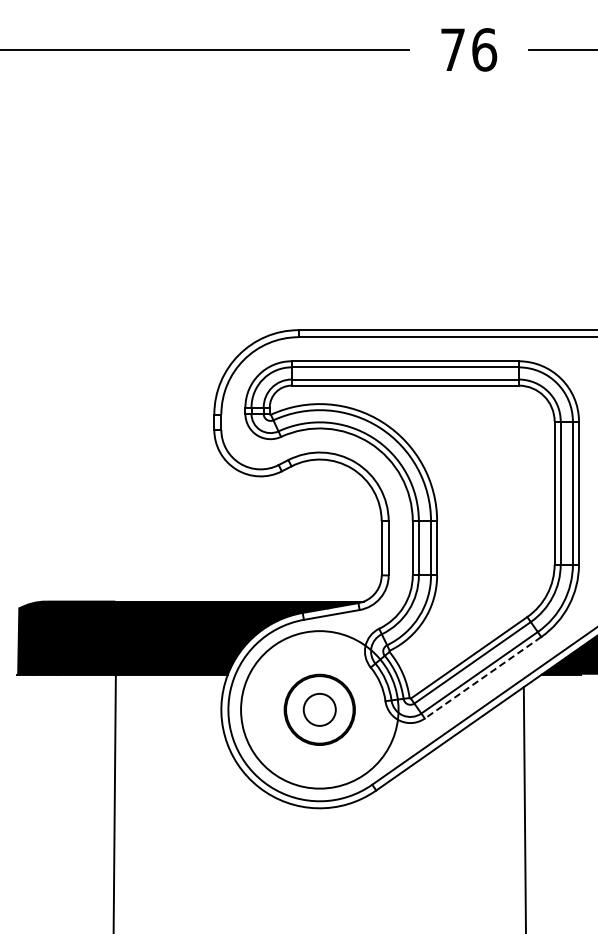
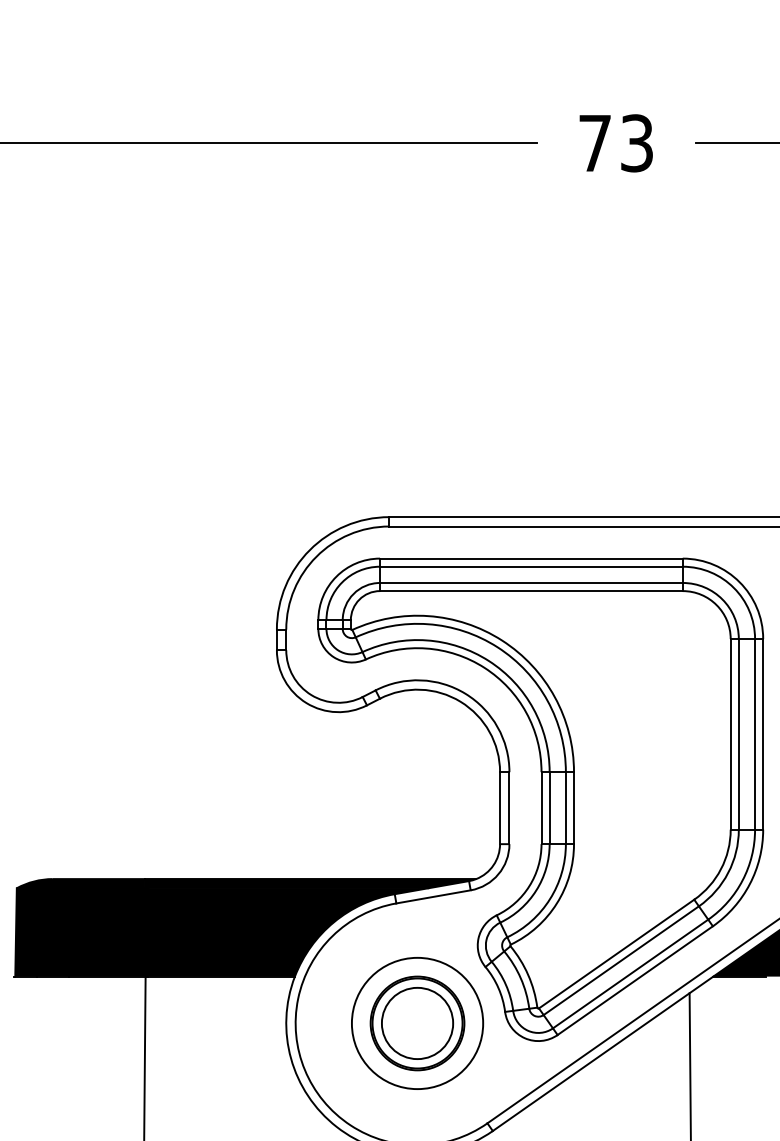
text: (484, 49) -> (637, 142), 76 -> 73
line: (482, 678) -> (634, 981), dashed -> solid
circle: (319, 709) -> (417, 1022), size x0.62
circle: (319, 709) -> (417, 1022), size x1.67

